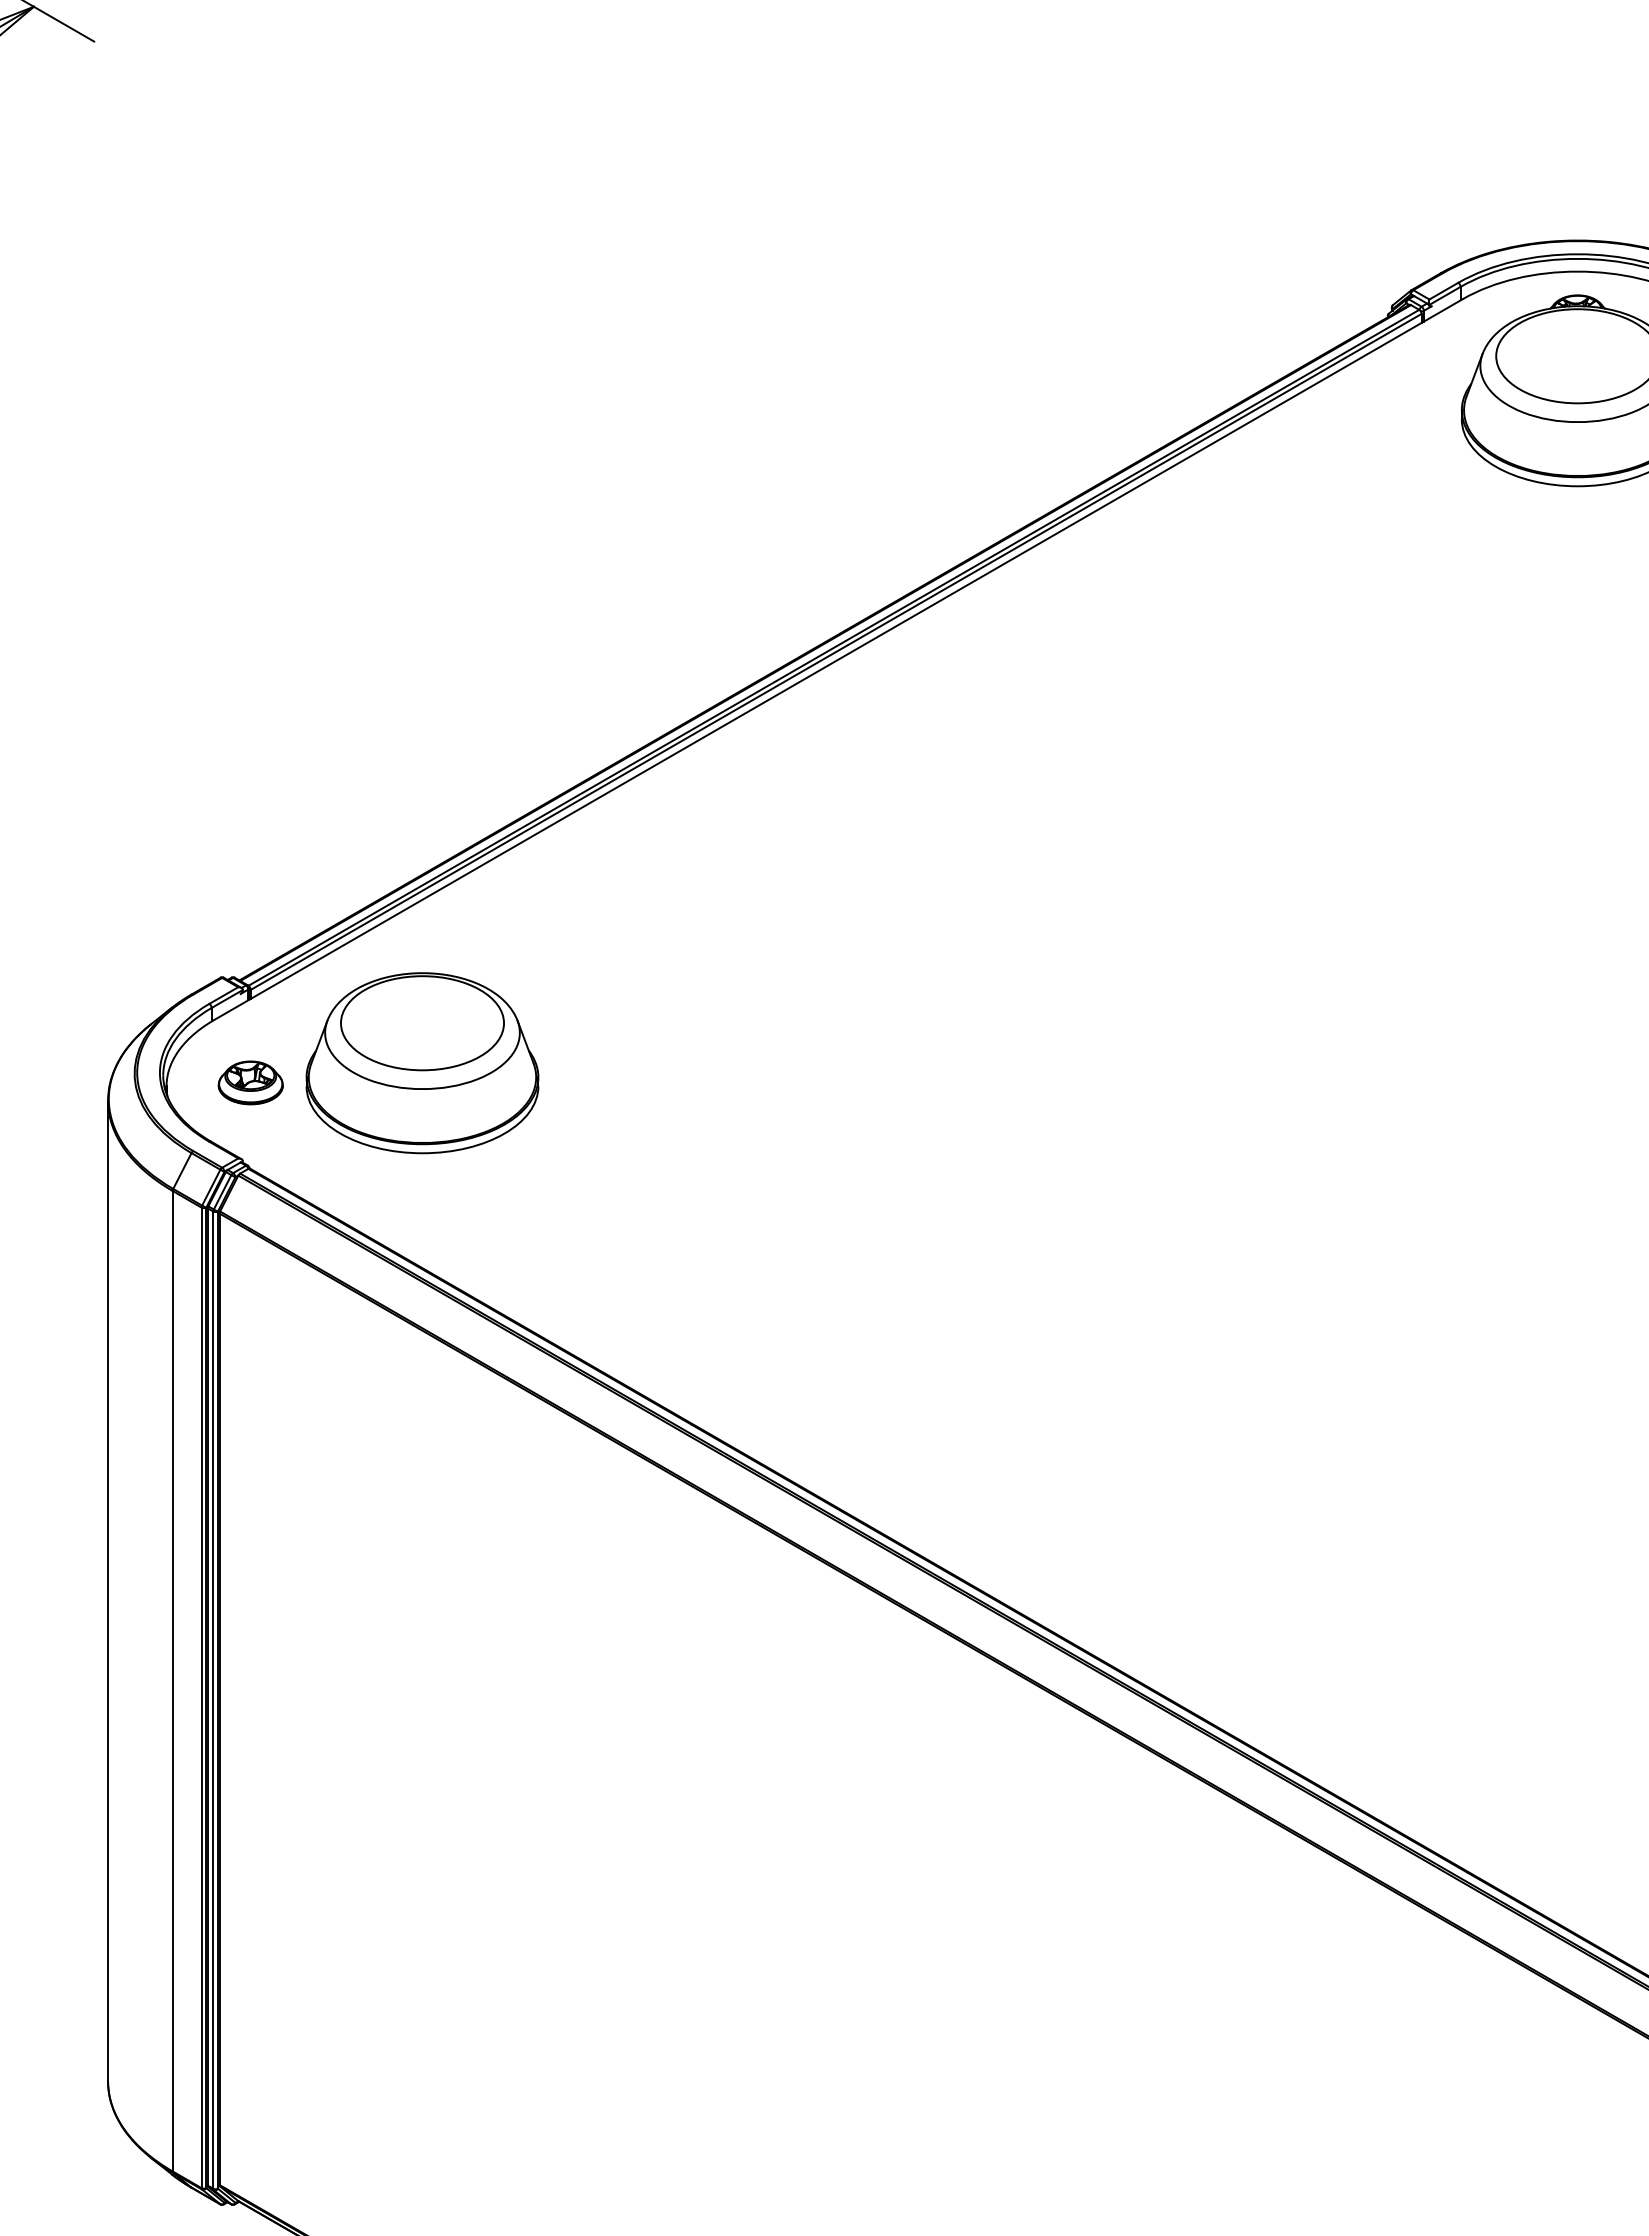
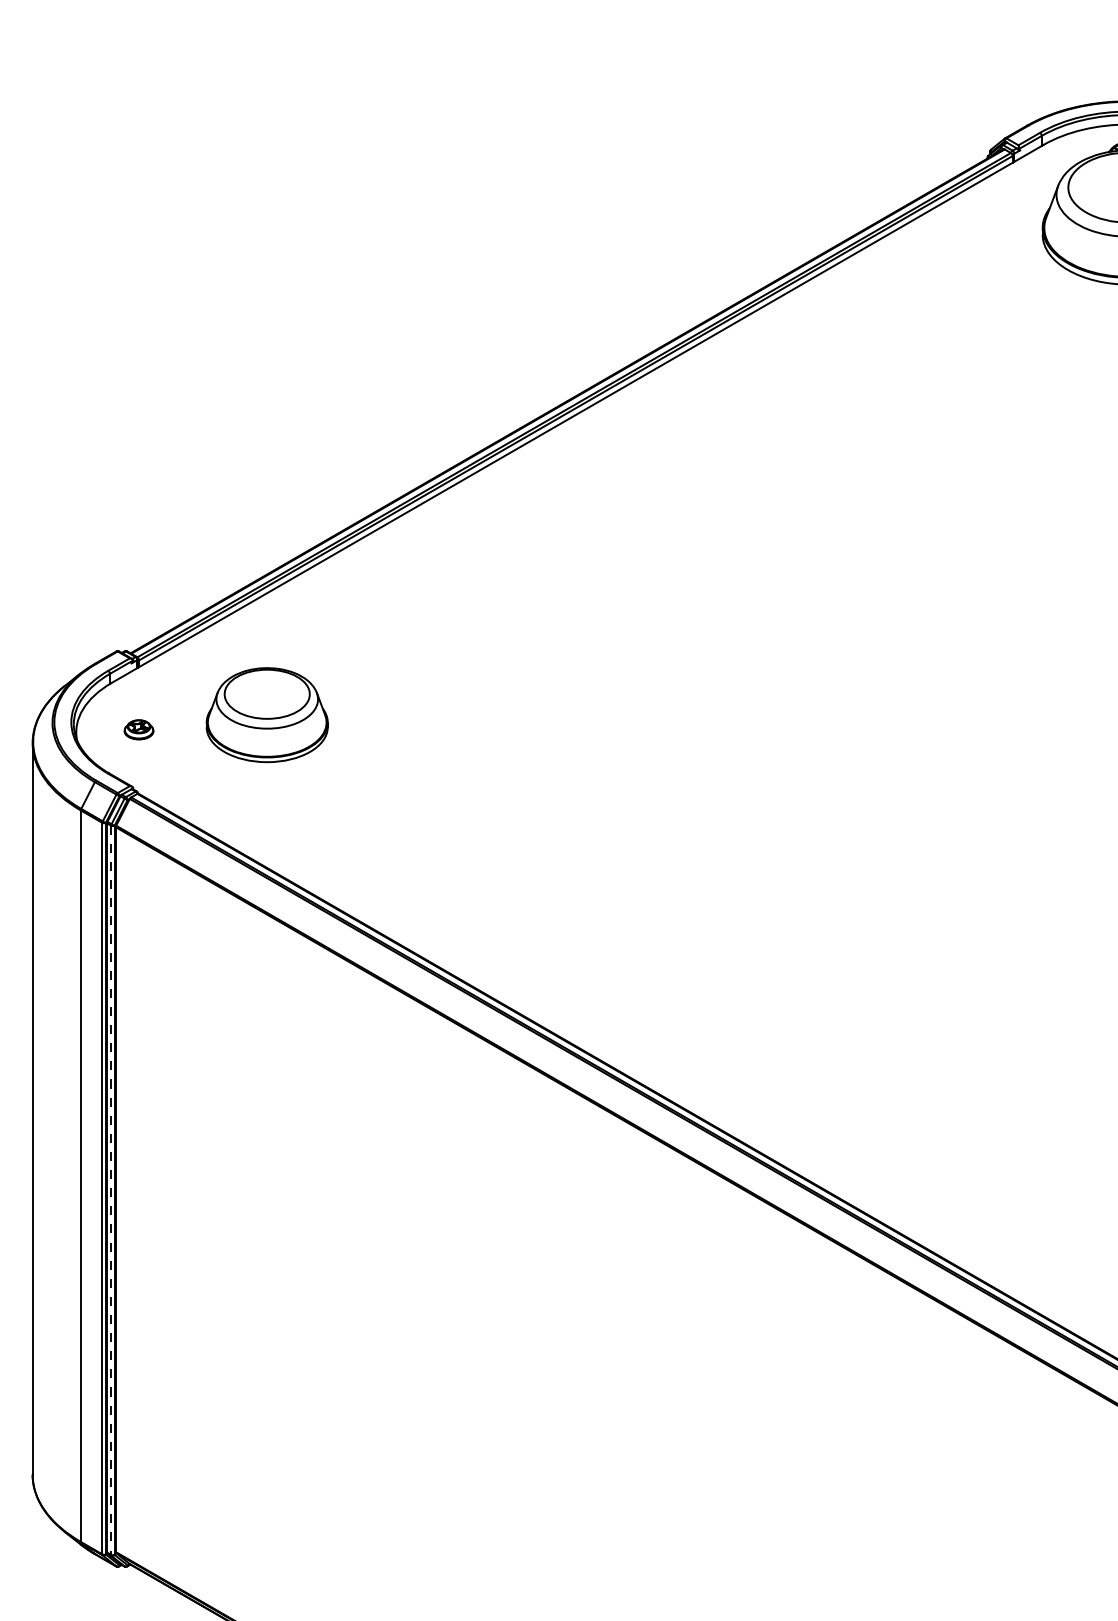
part: (422, 1063) -> (267, 715), size x0.7
part: (250, 1082) -> (138, 729), size x0.6
line: (213, 1700) -> (111, 1190), solid -> dashed

